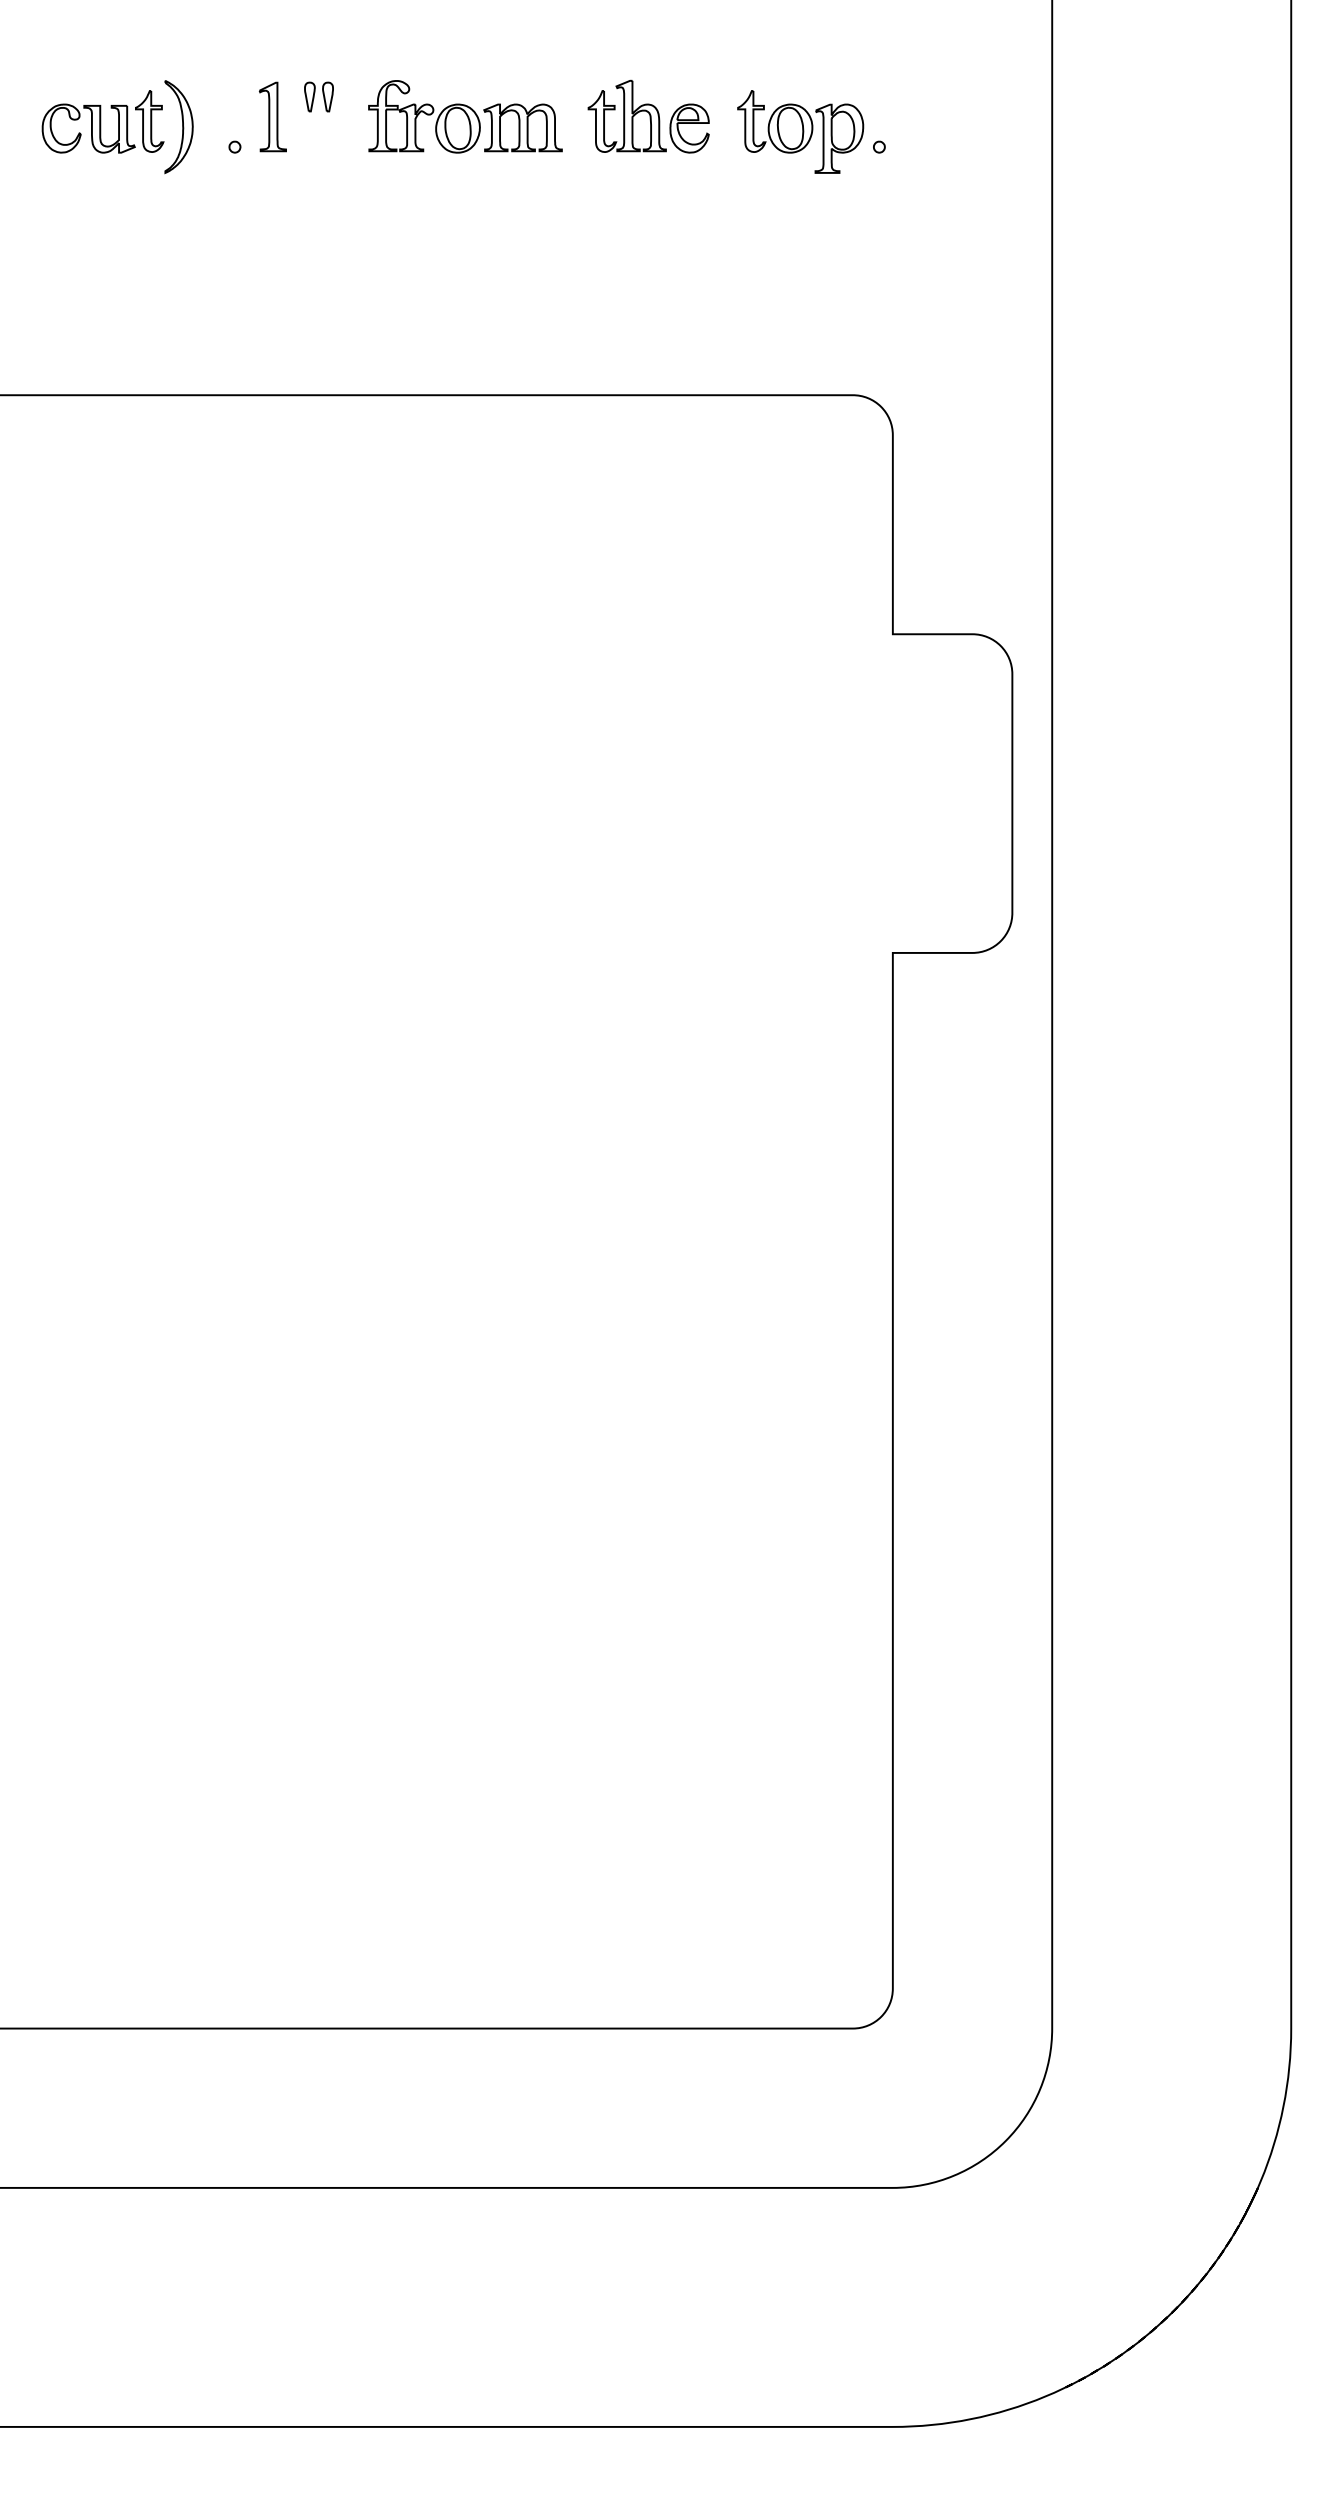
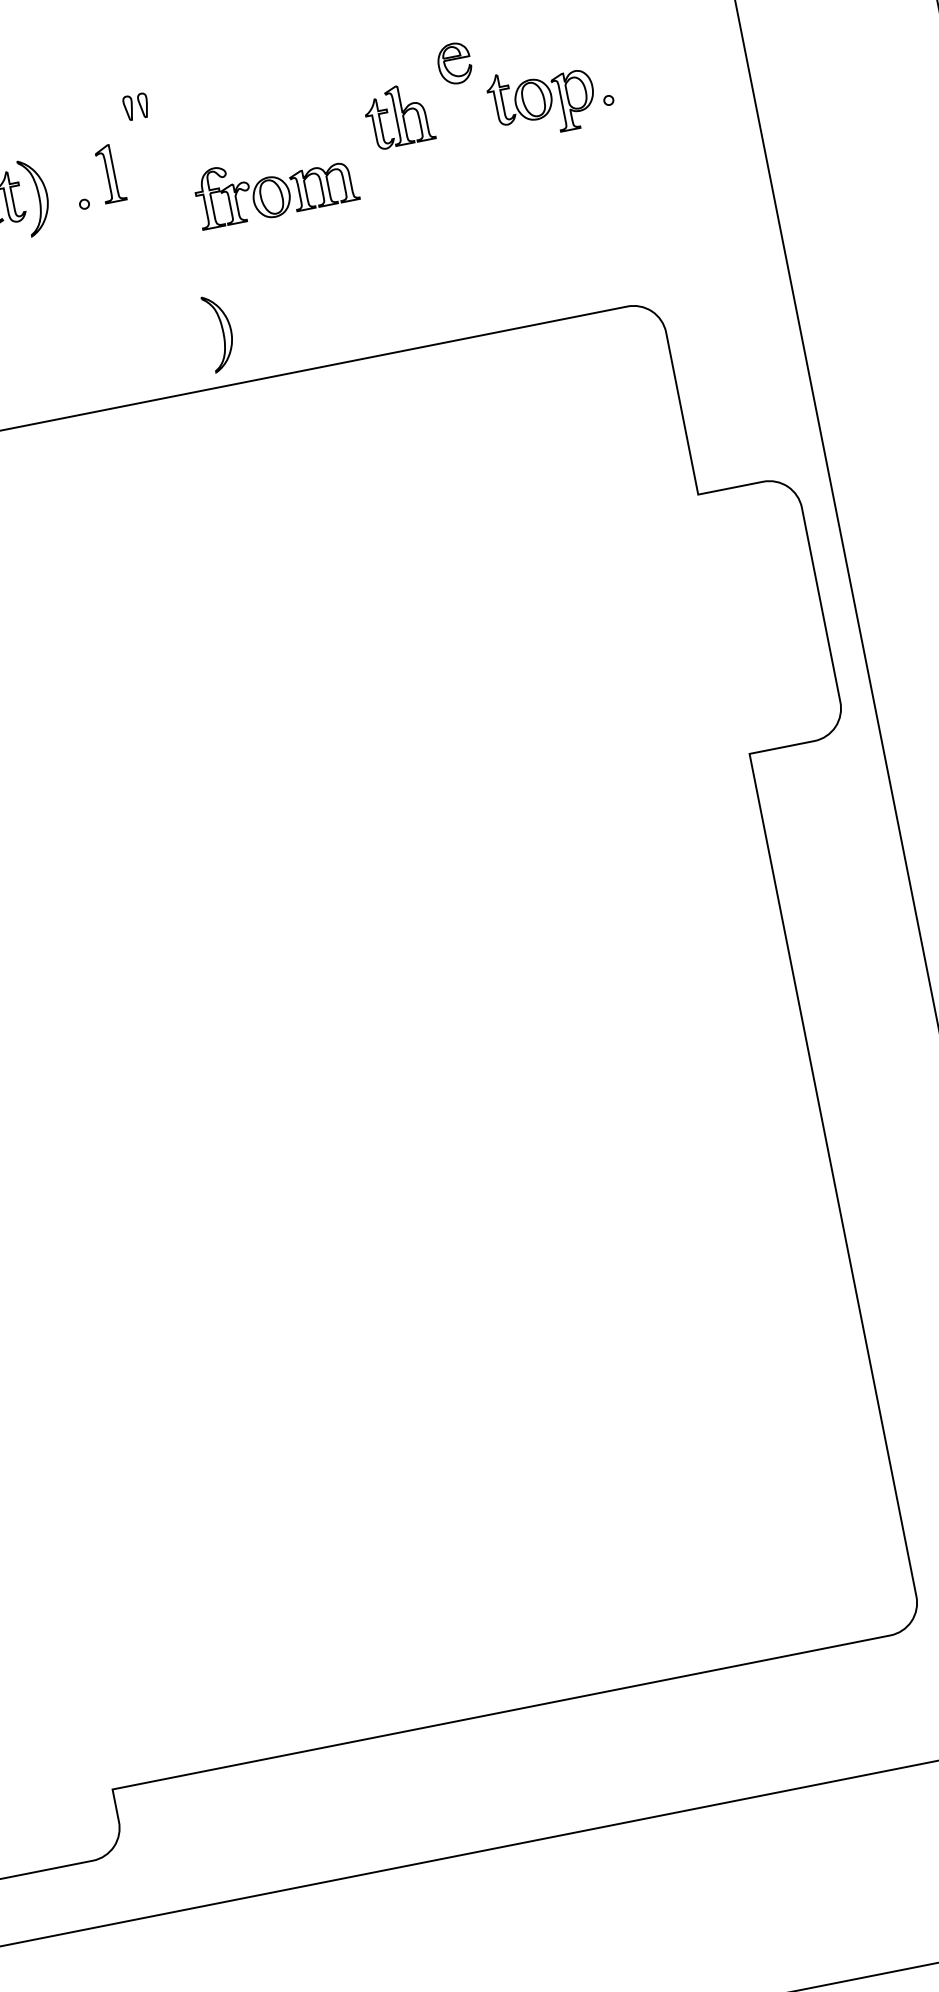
part: (318, 96) -> (135, 106), moved
part: (465, 116) -> (275, 186), moved
part: (689, 128) -> (454, 63), moved
part: (364, 331) -> (219, 333), added

